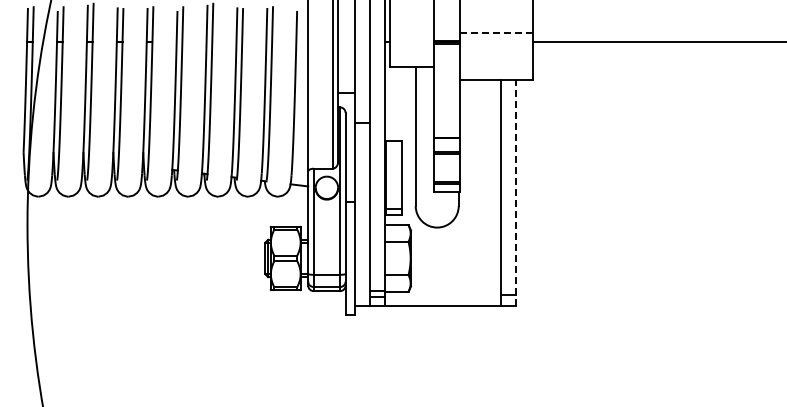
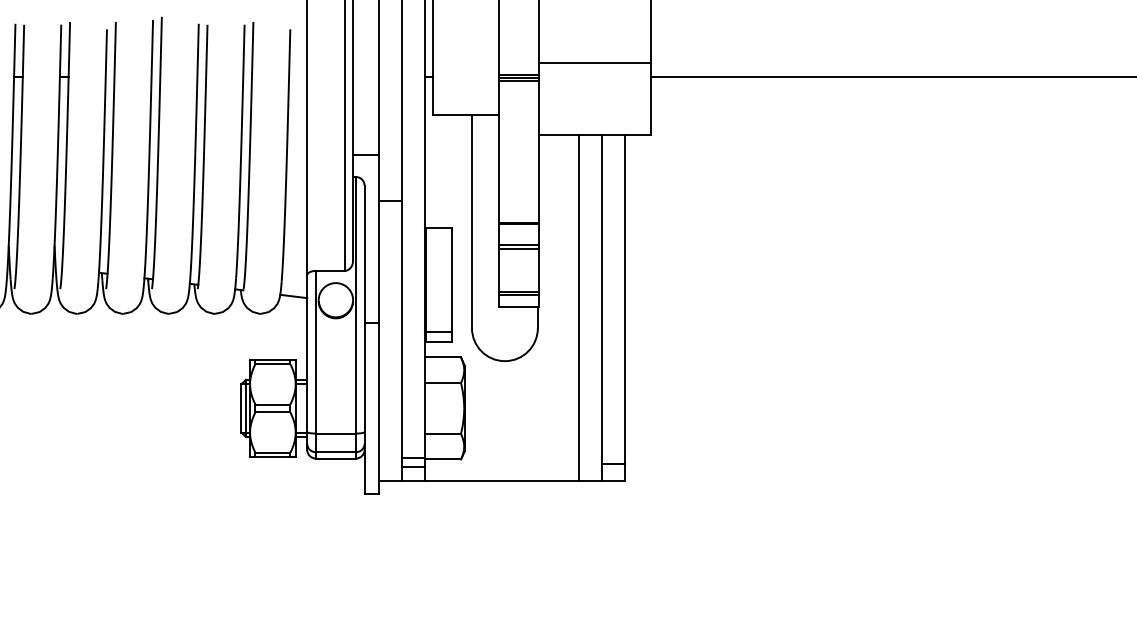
line: (495, 33) -> (594, 63), dashed -> solid
line: (485, 192) -> (578, 307), added
line: (515, 192) -> (624, 307), dashed -> solid

